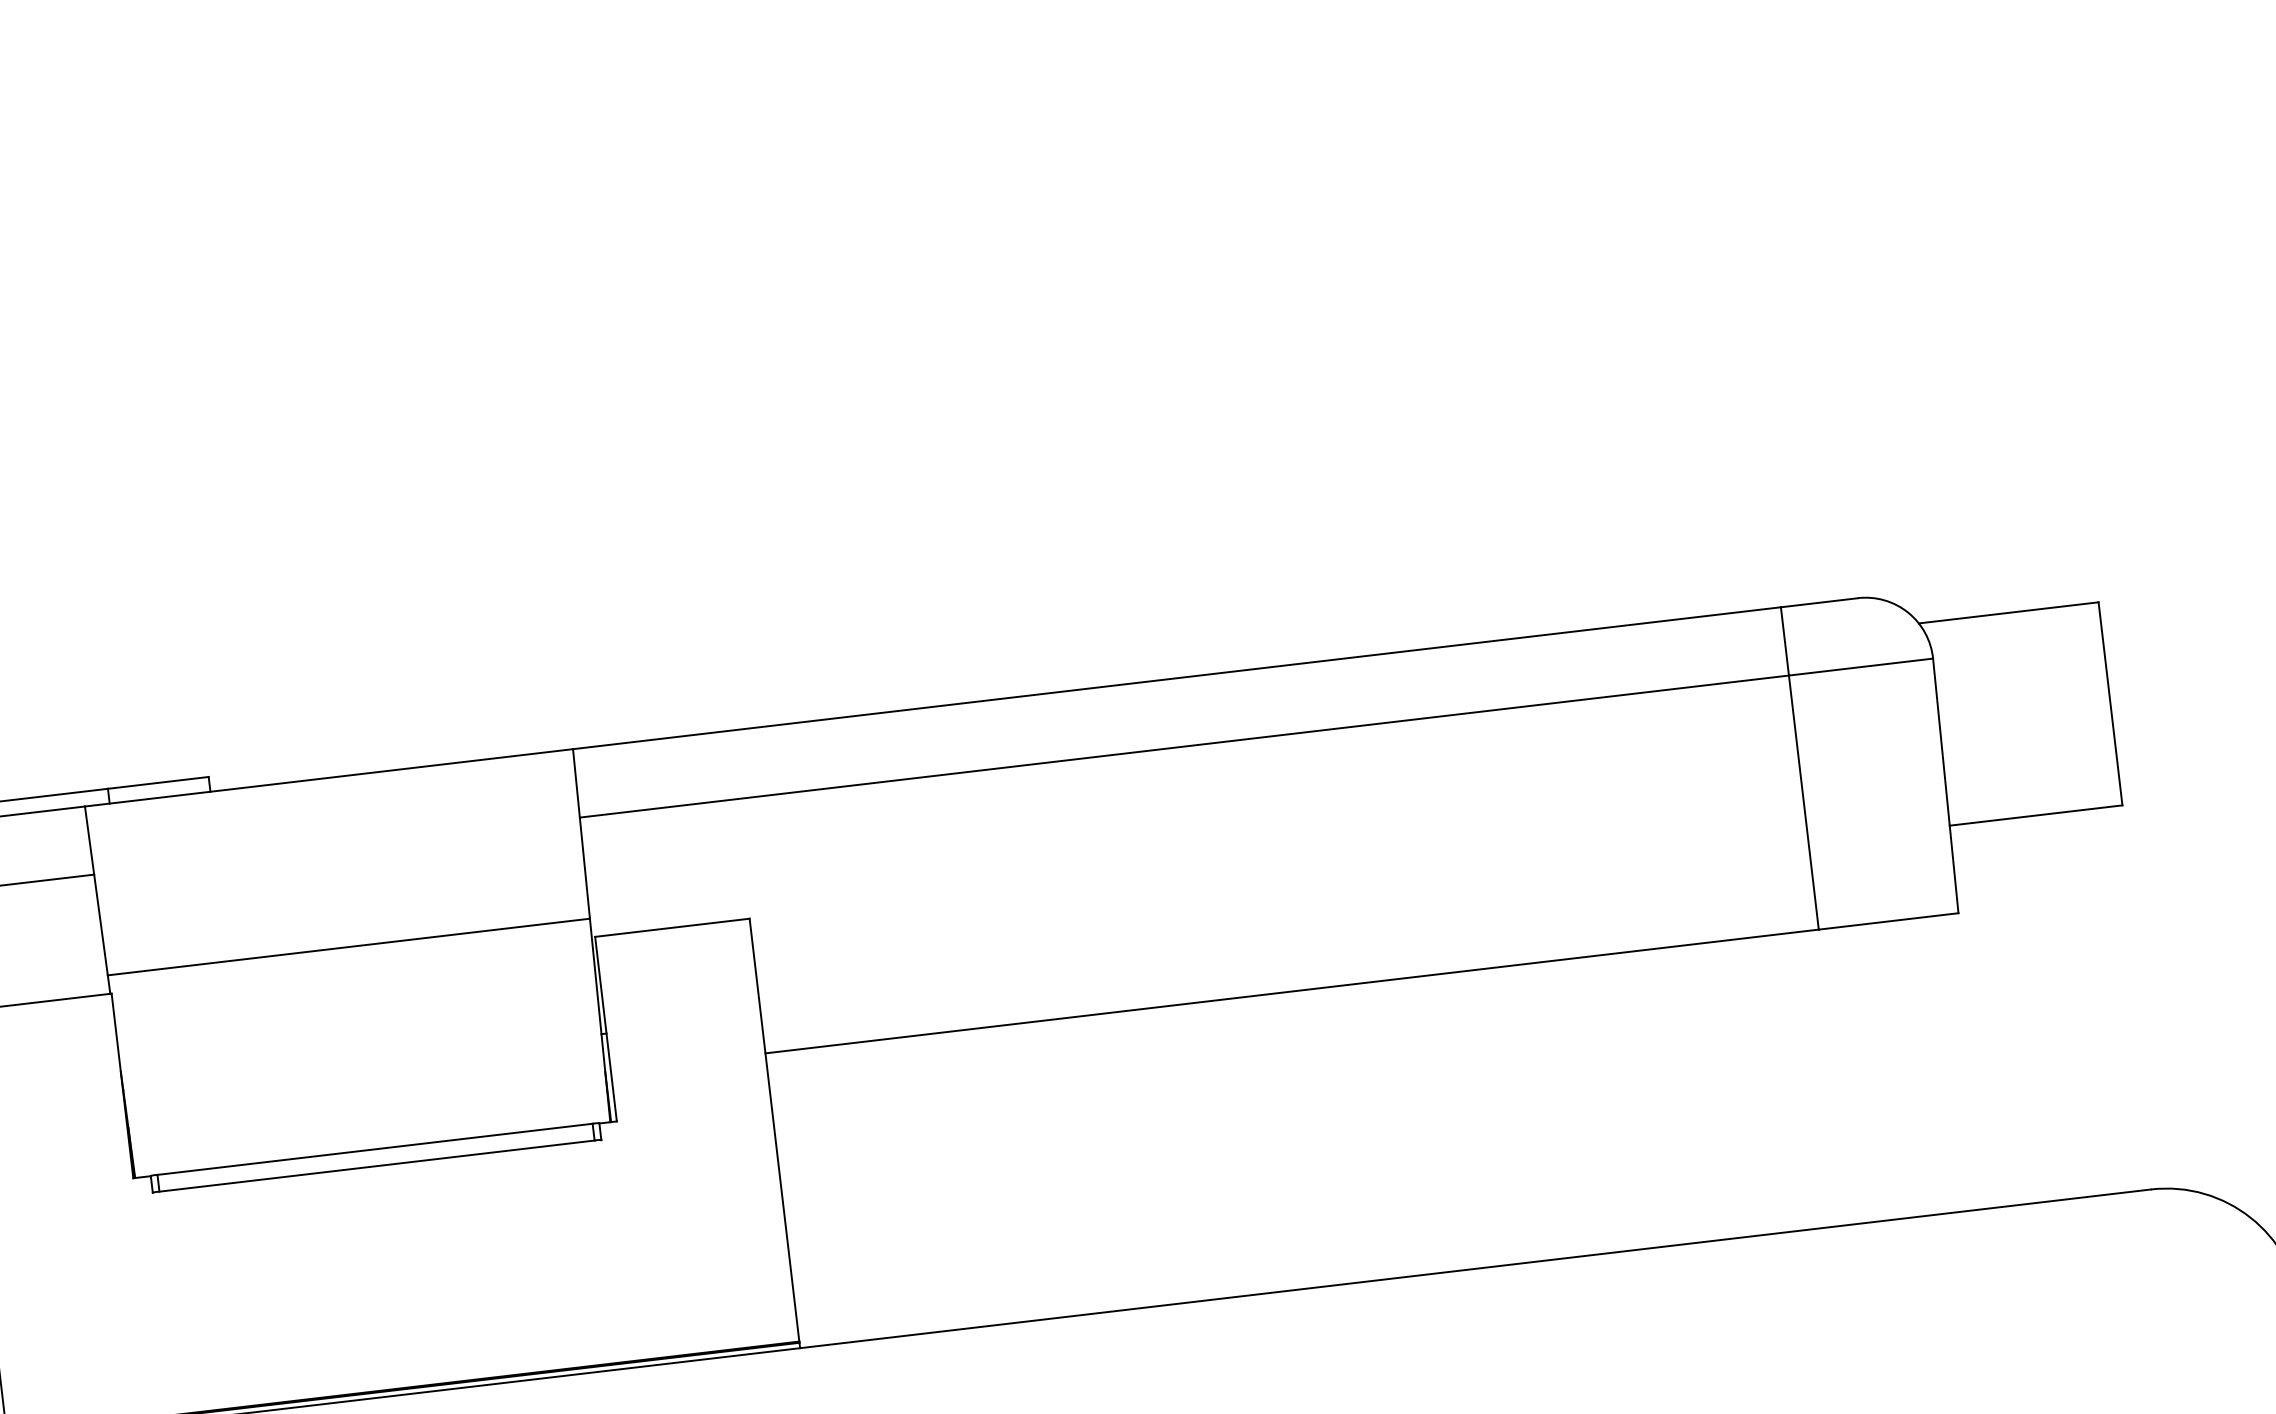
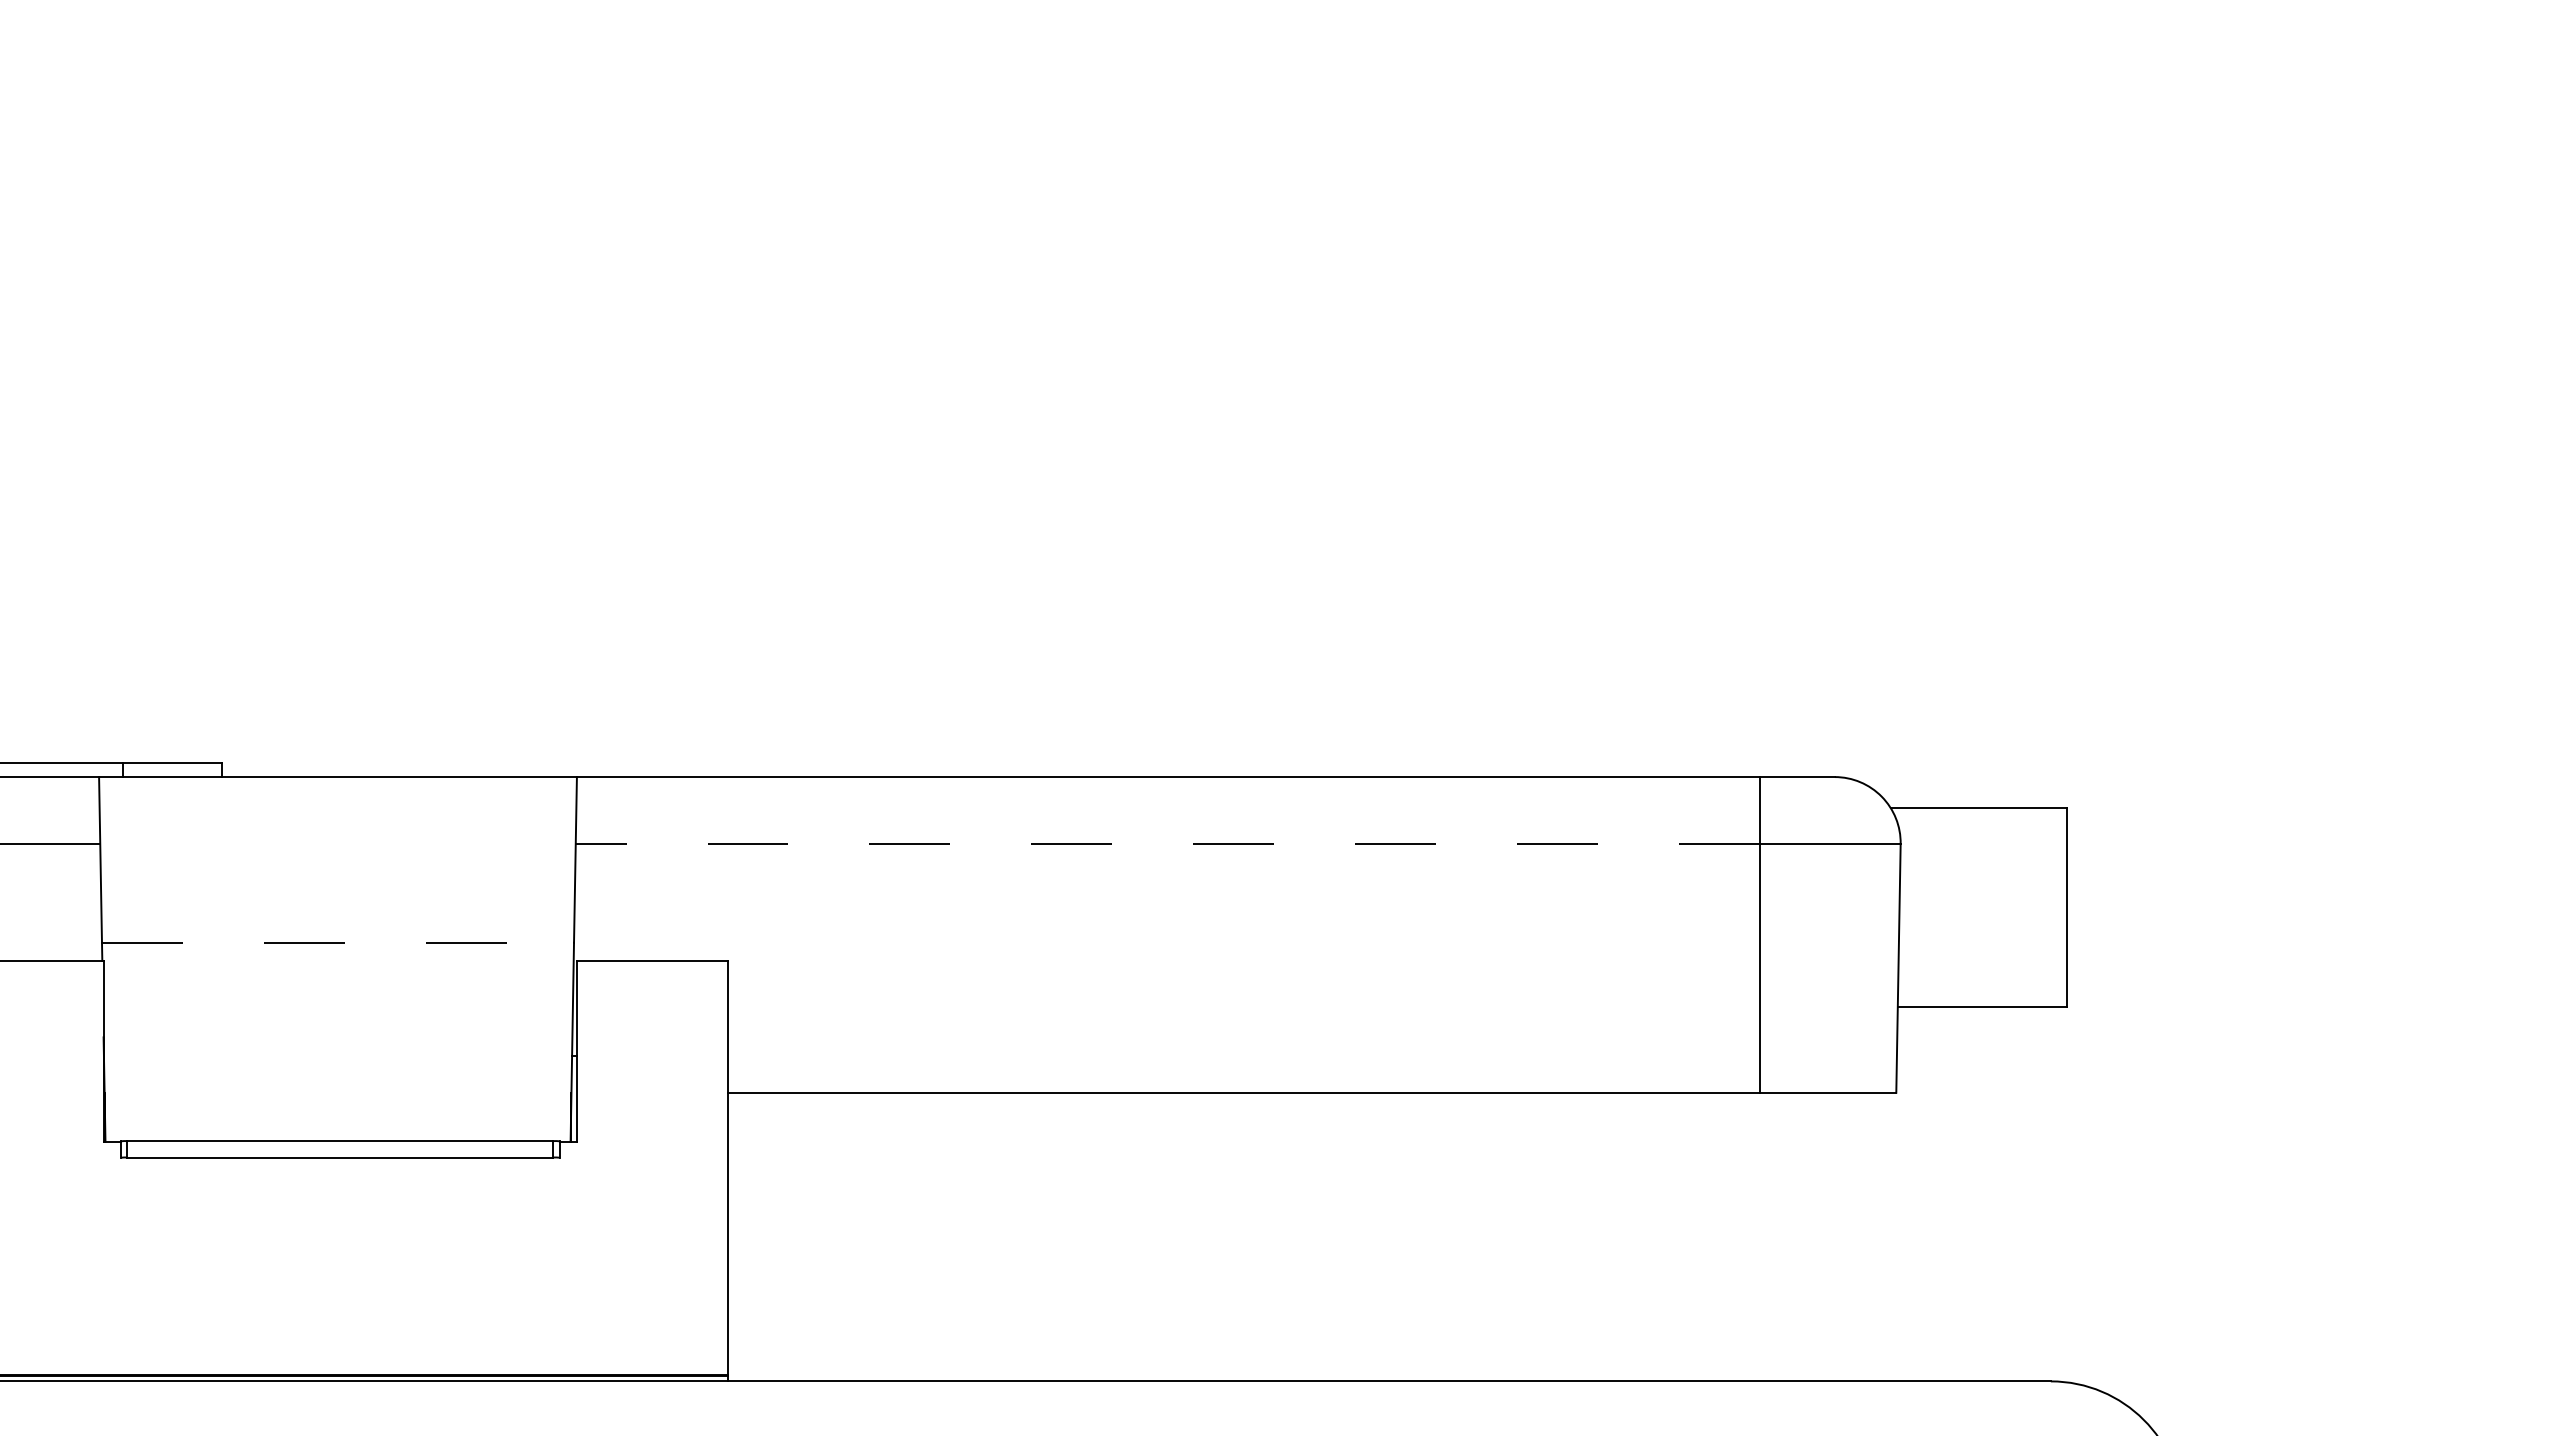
line: (1184, 746) -> (1167, 843), solid -> dashed
line: (349, 946) -> (338, 942), solid -> dashed

